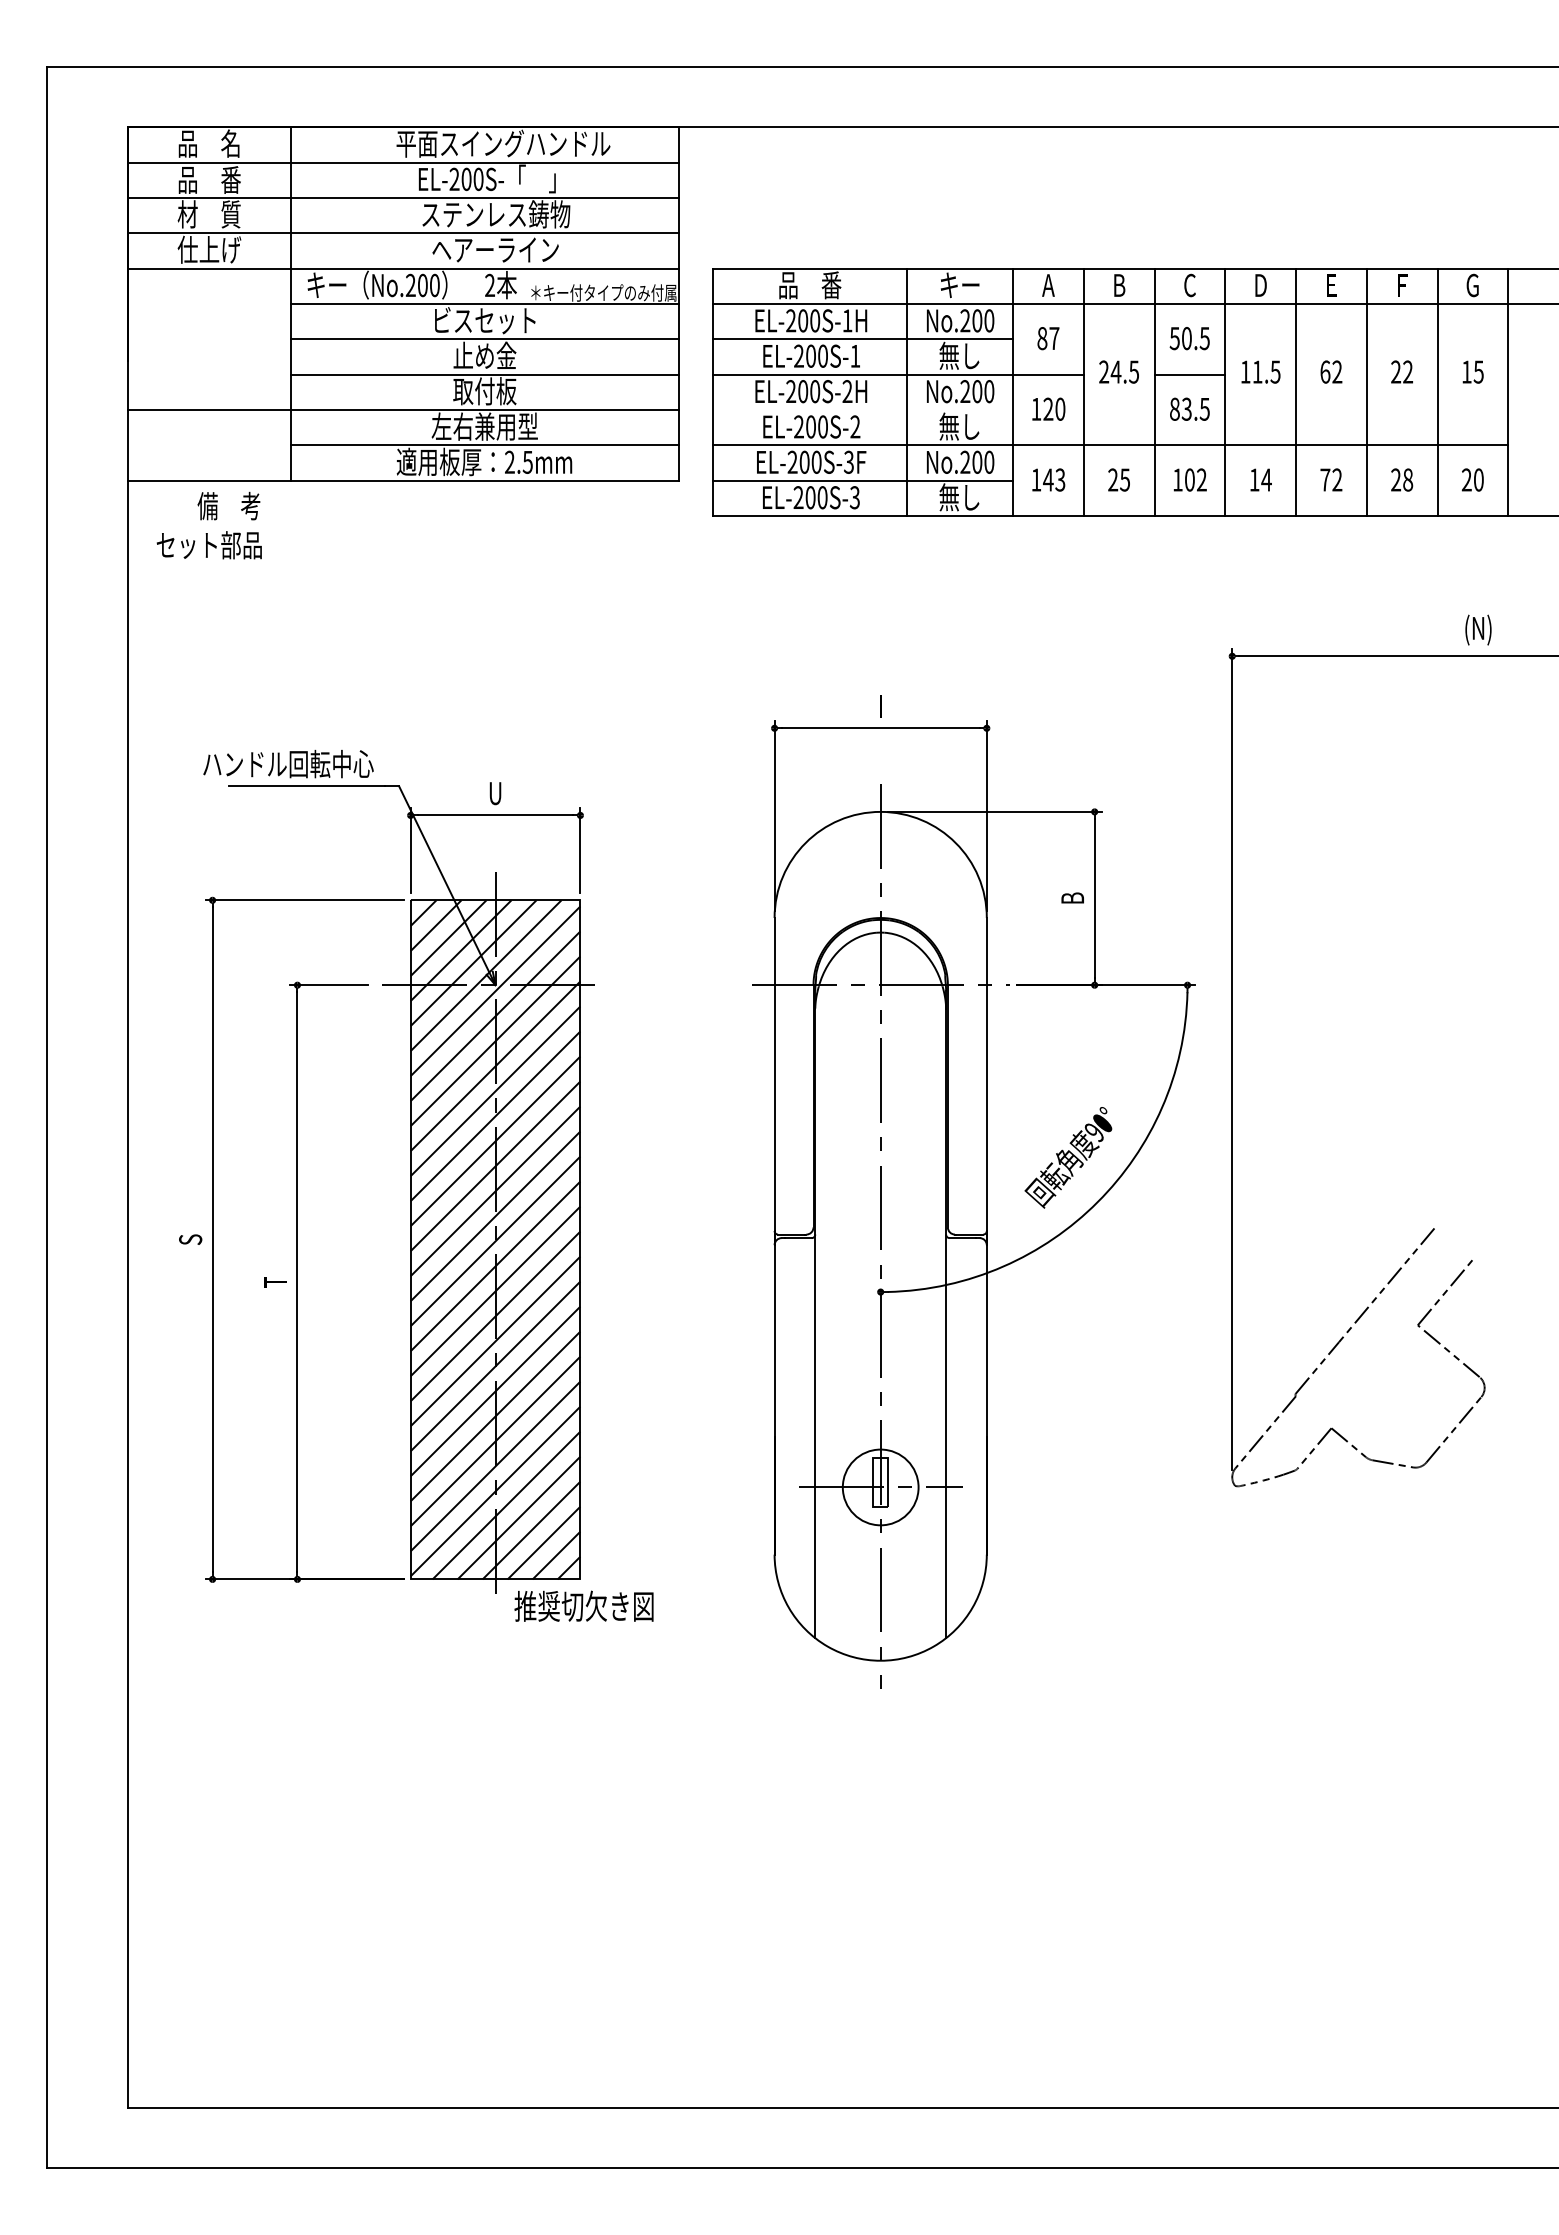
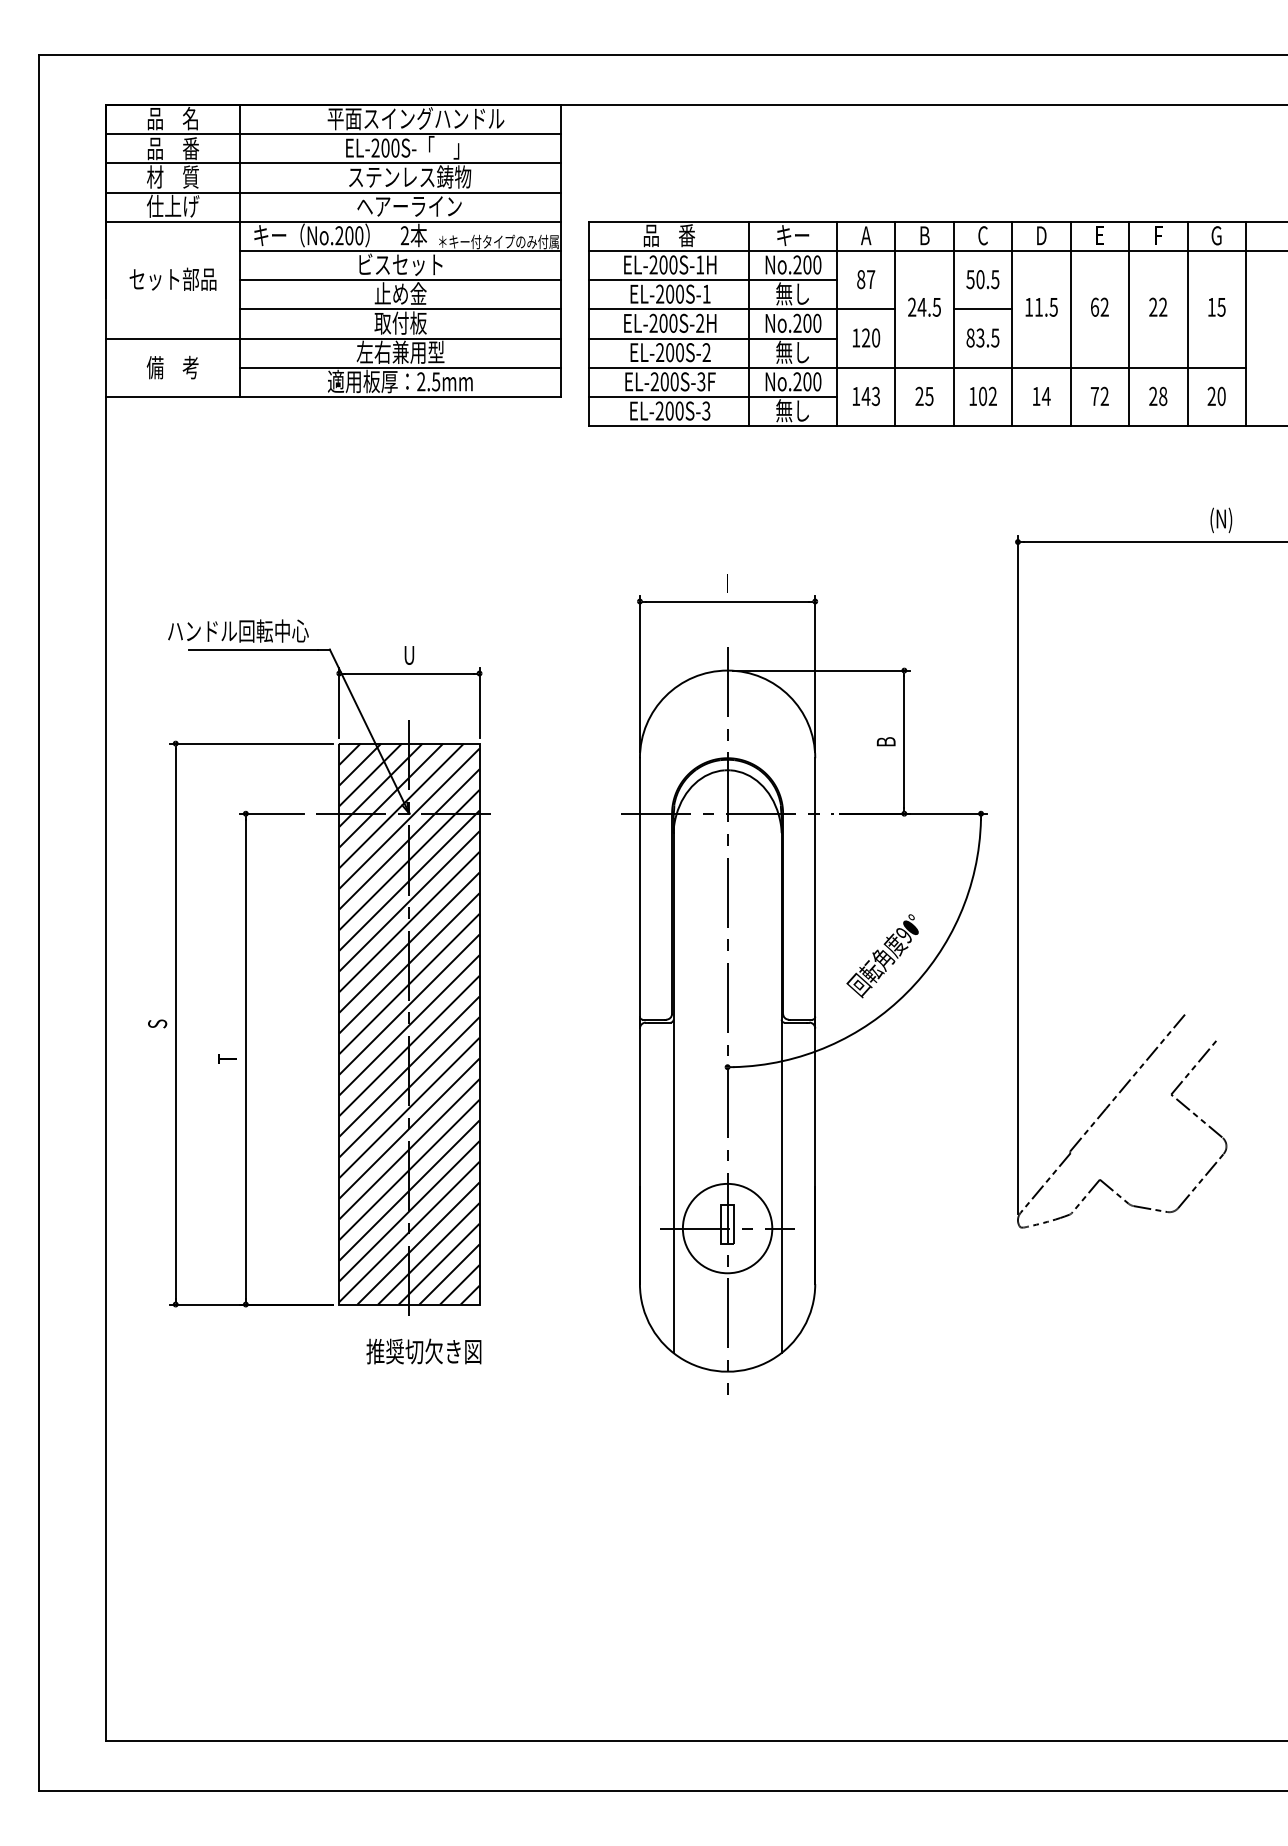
line: (862, 410) -> (712, 339), added
text: (228, 505) -> (172, 367), moved
text: (208, 545) -> (172, 279), moved
circle: (880, 1487) -> (727, 1228), size x1.43
text: (583, 1605) -> (423, 1350), moved

